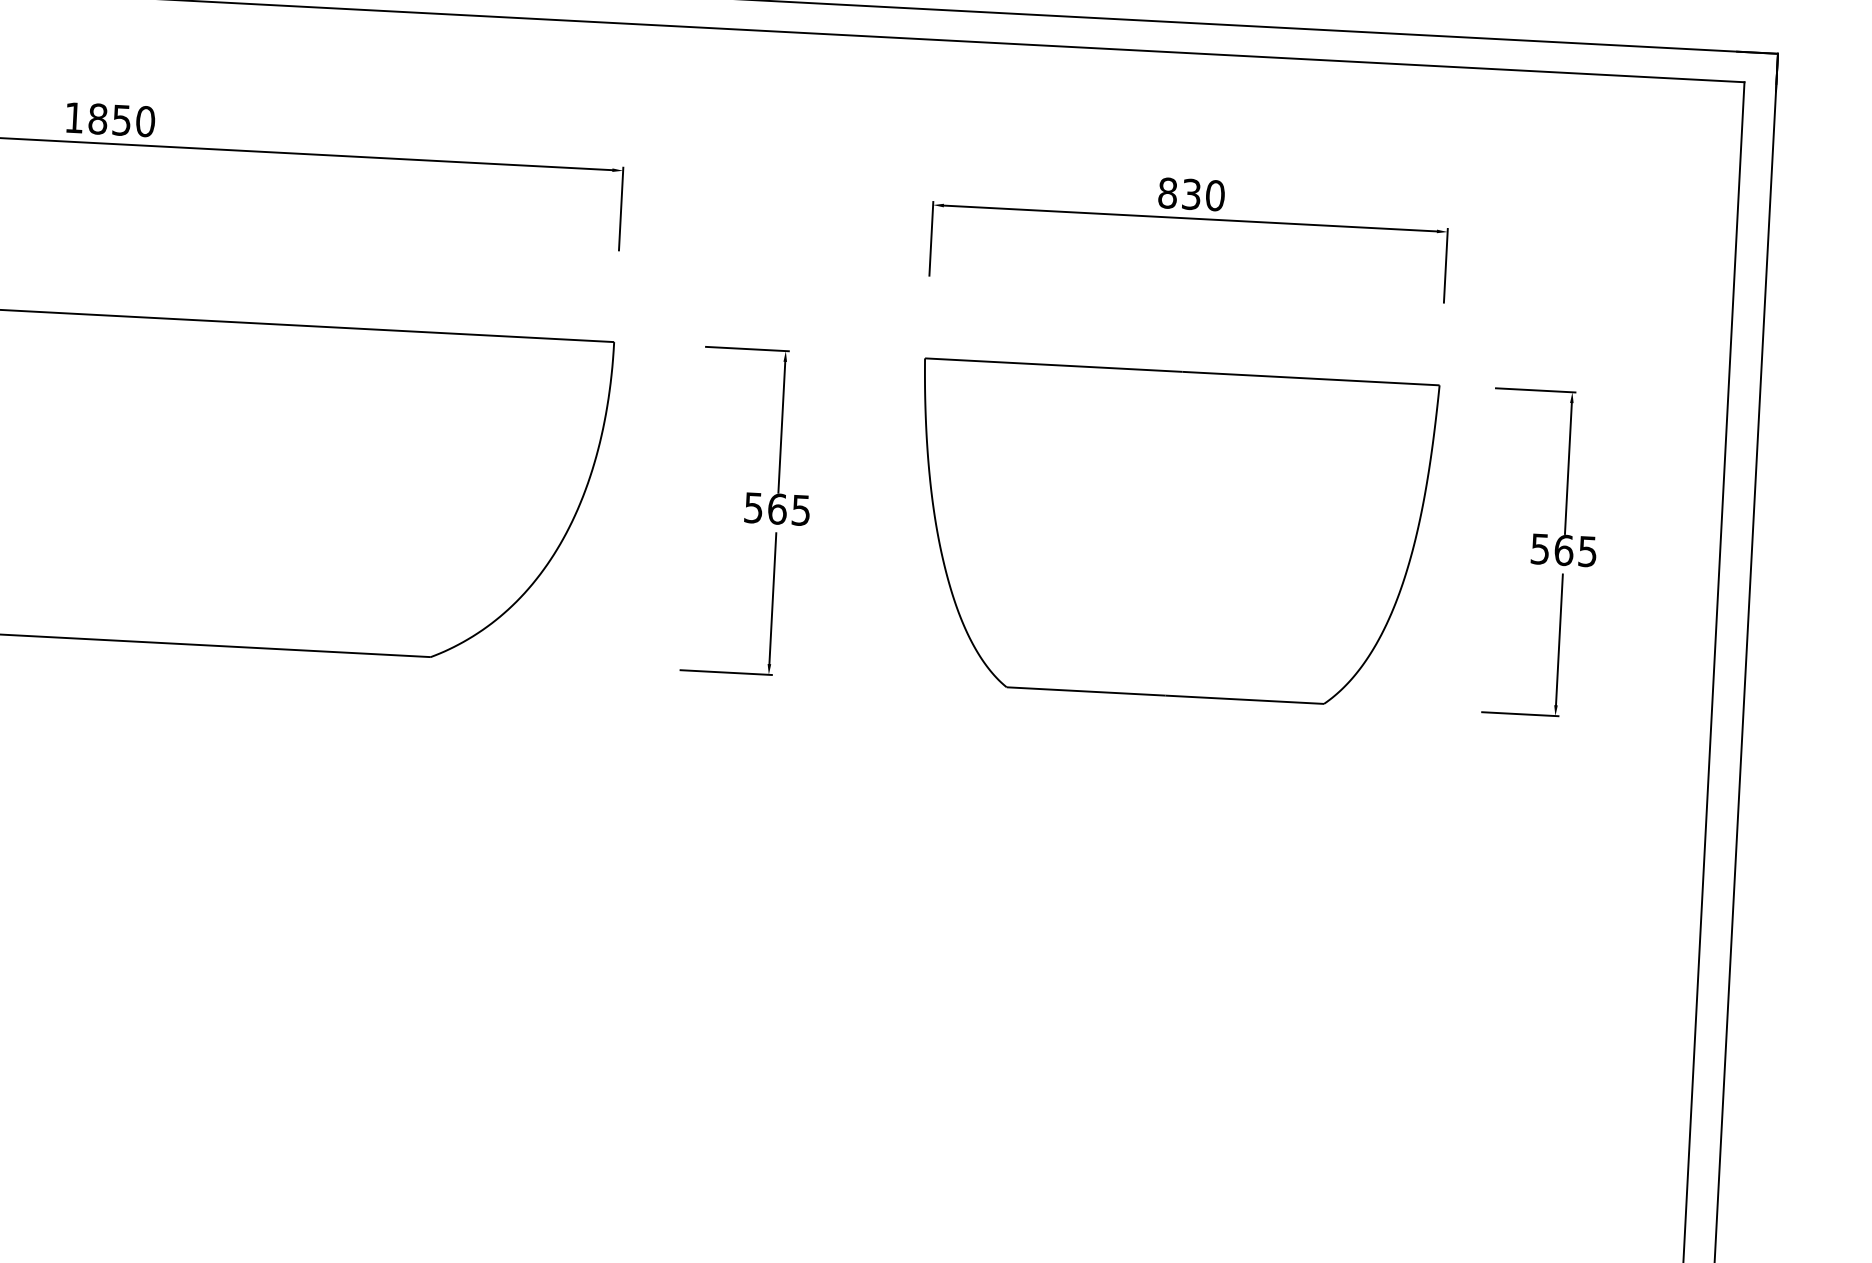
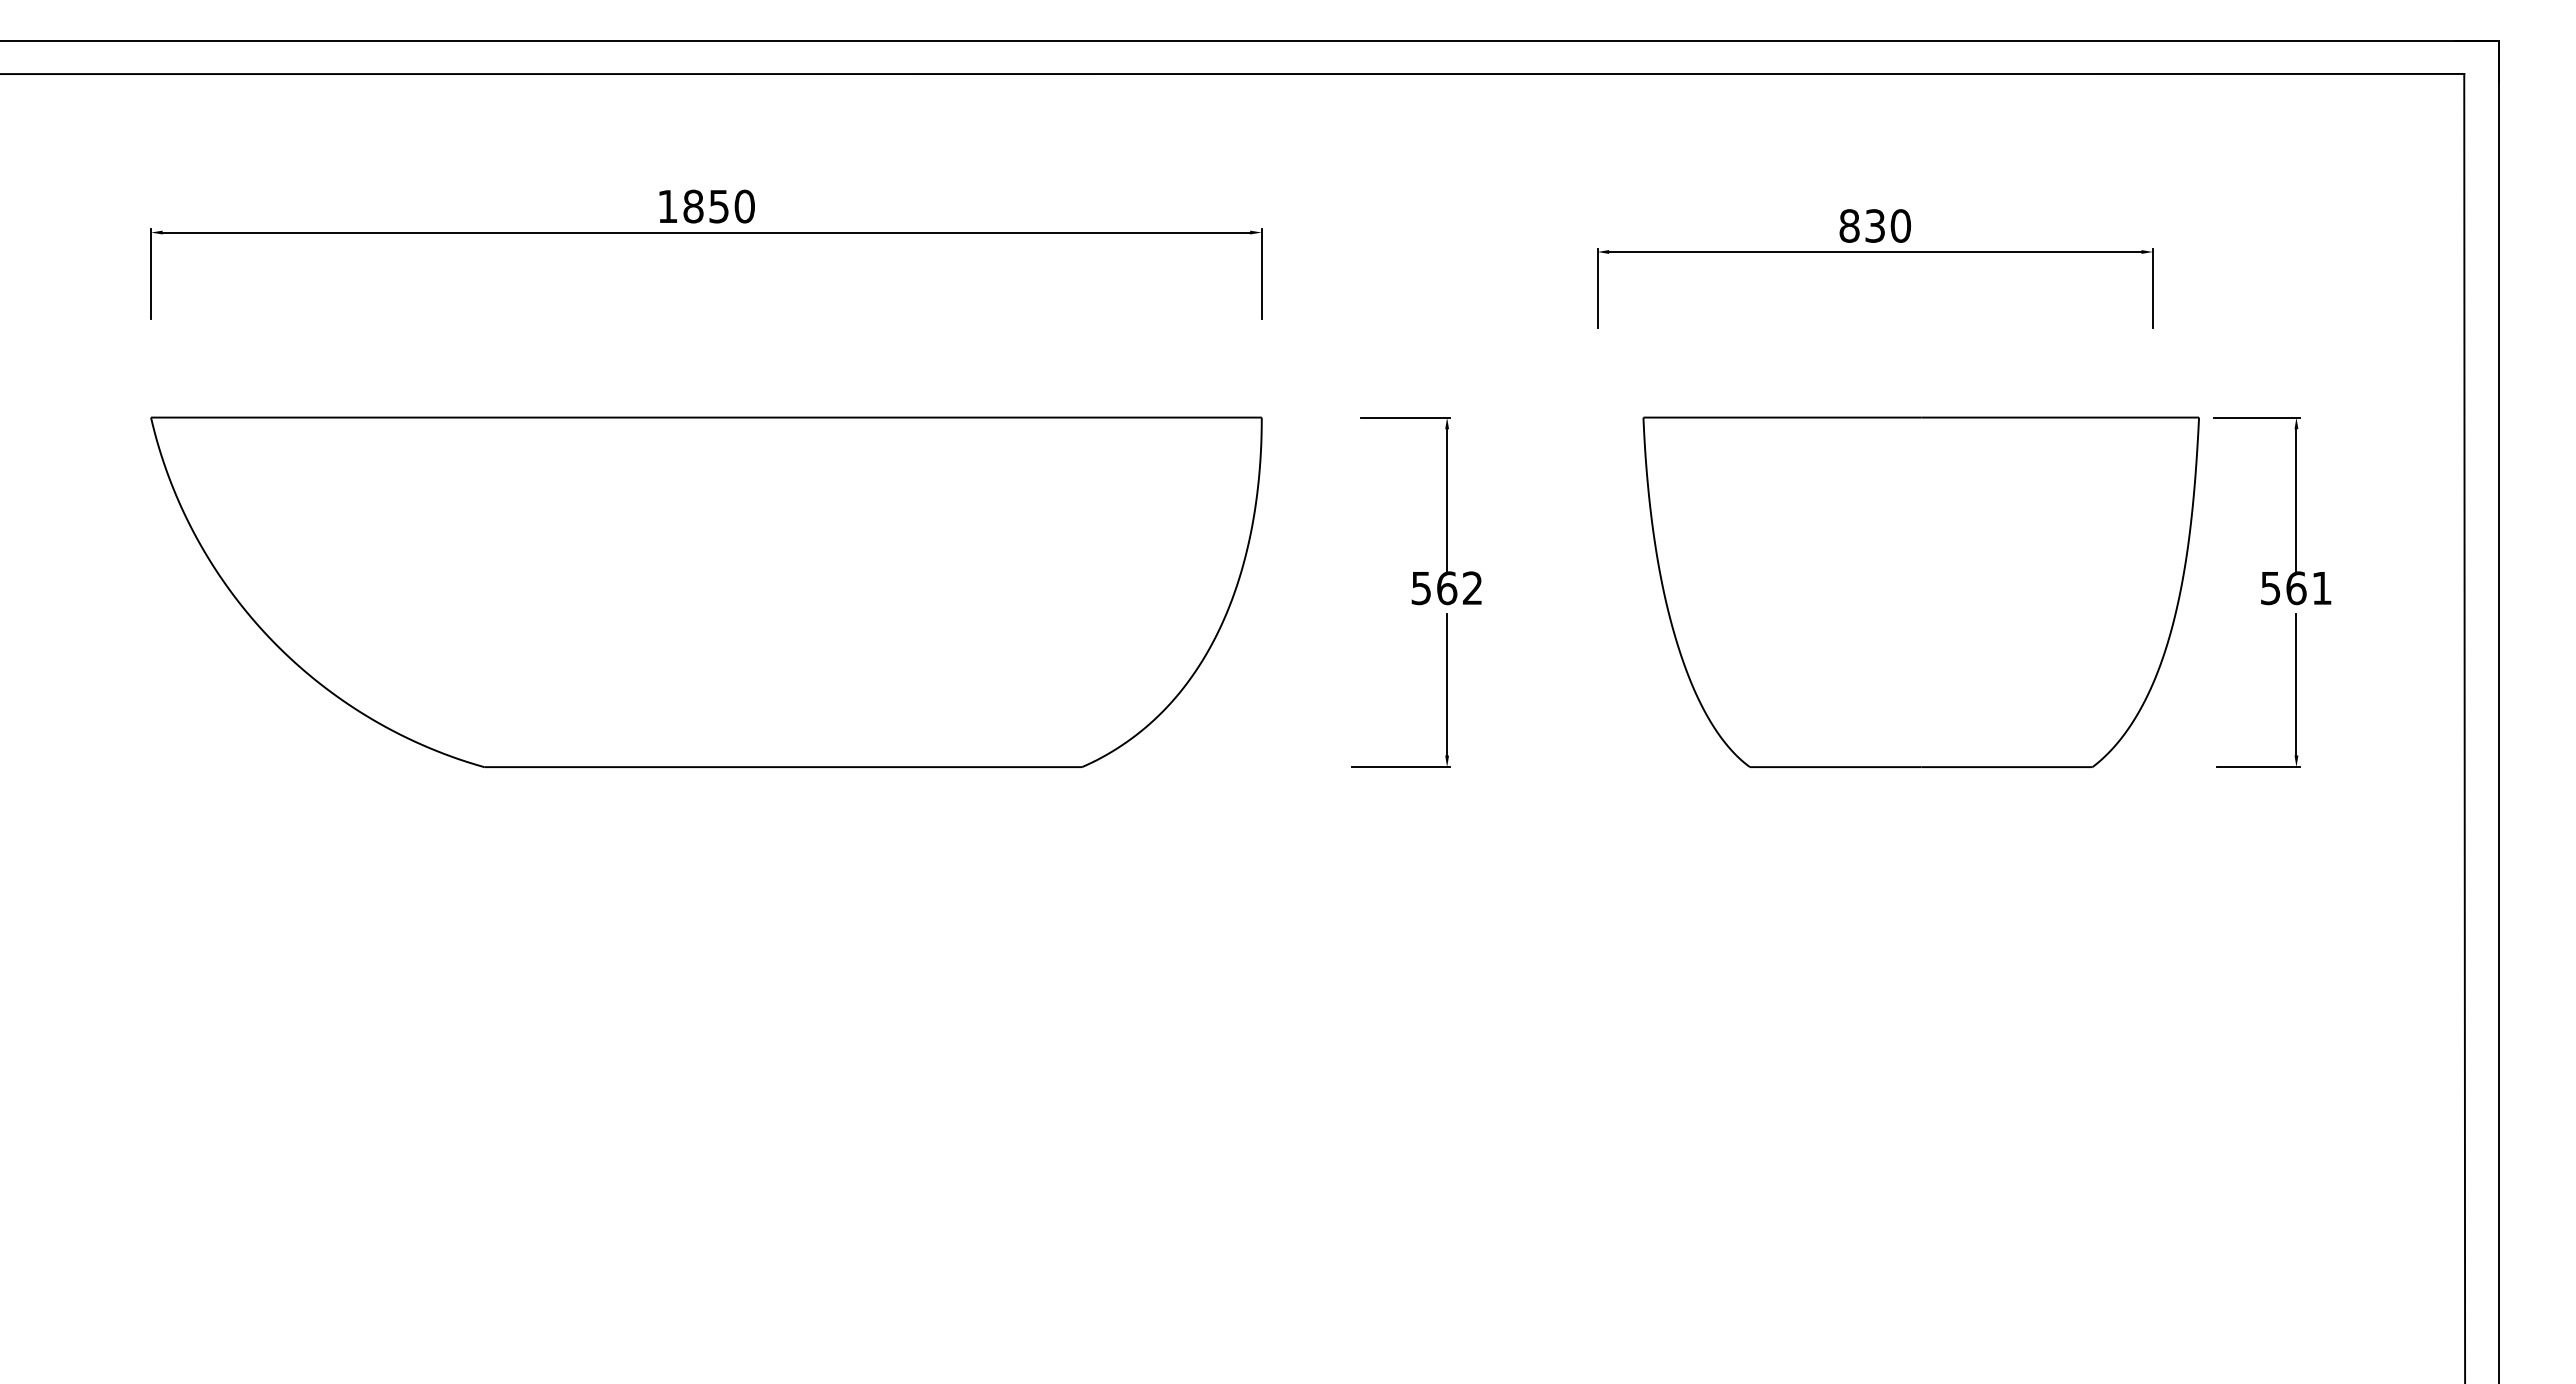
text: (801, 510) -> (1472, 588), 565 -> 562
part: (1173, 532) -> (1920, 591), moved
text: (1587, 551) -> (2321, 588), 565 -> 561

